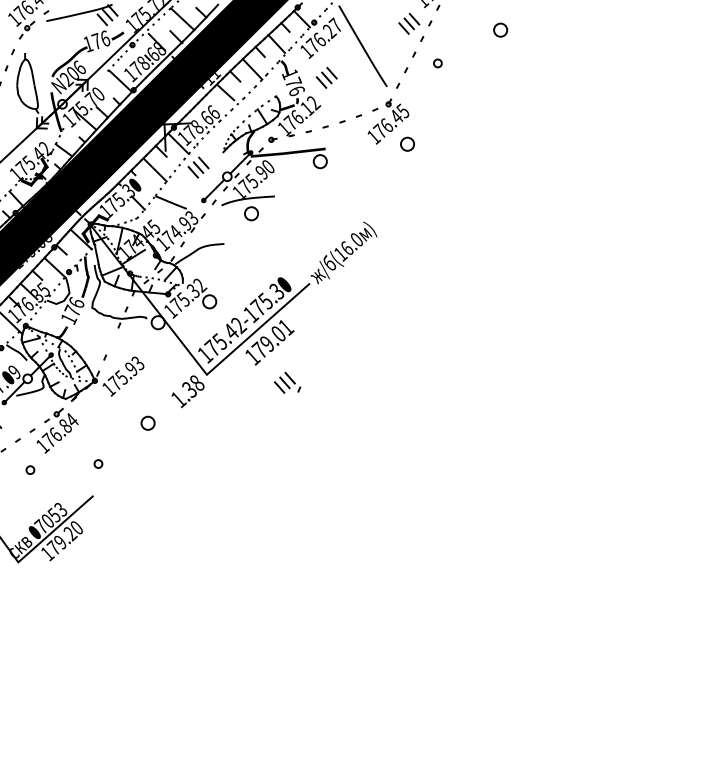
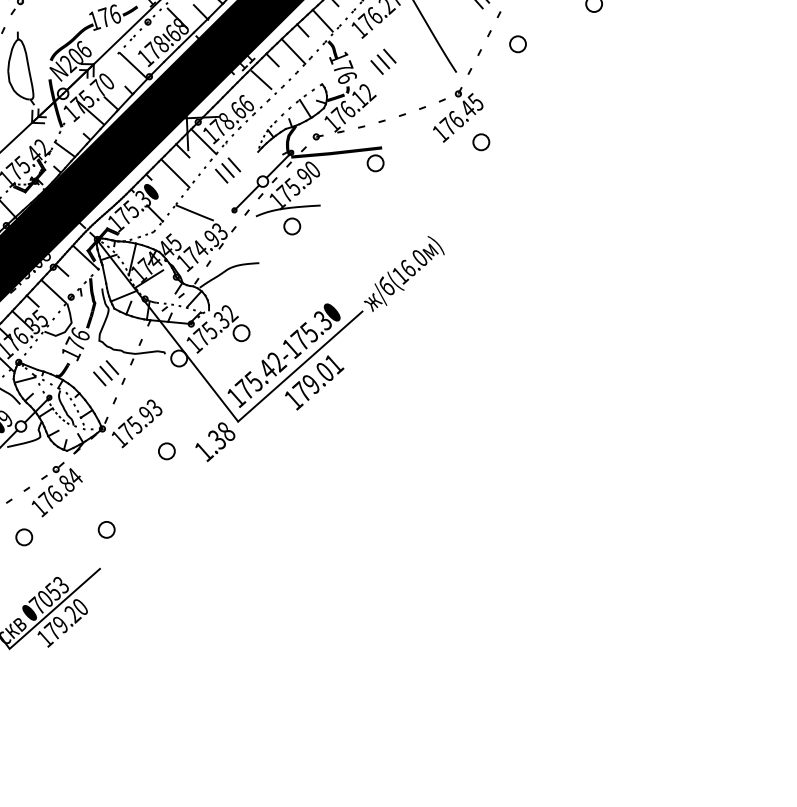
part: (437, 63) -> (517, 44), size x1.67
part: (287, 382) -> (109, 372), moved
part: (147, 422) -> (166, 450), moved
part: (98, 463) -> (106, 529), size x1.67
part: (30, 469) -> (24, 536), size x1.67

